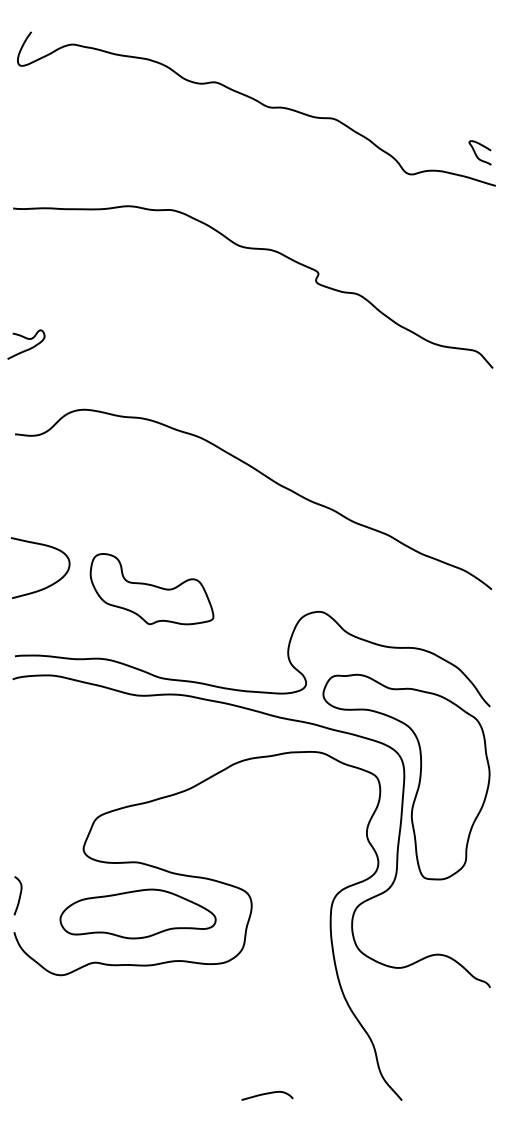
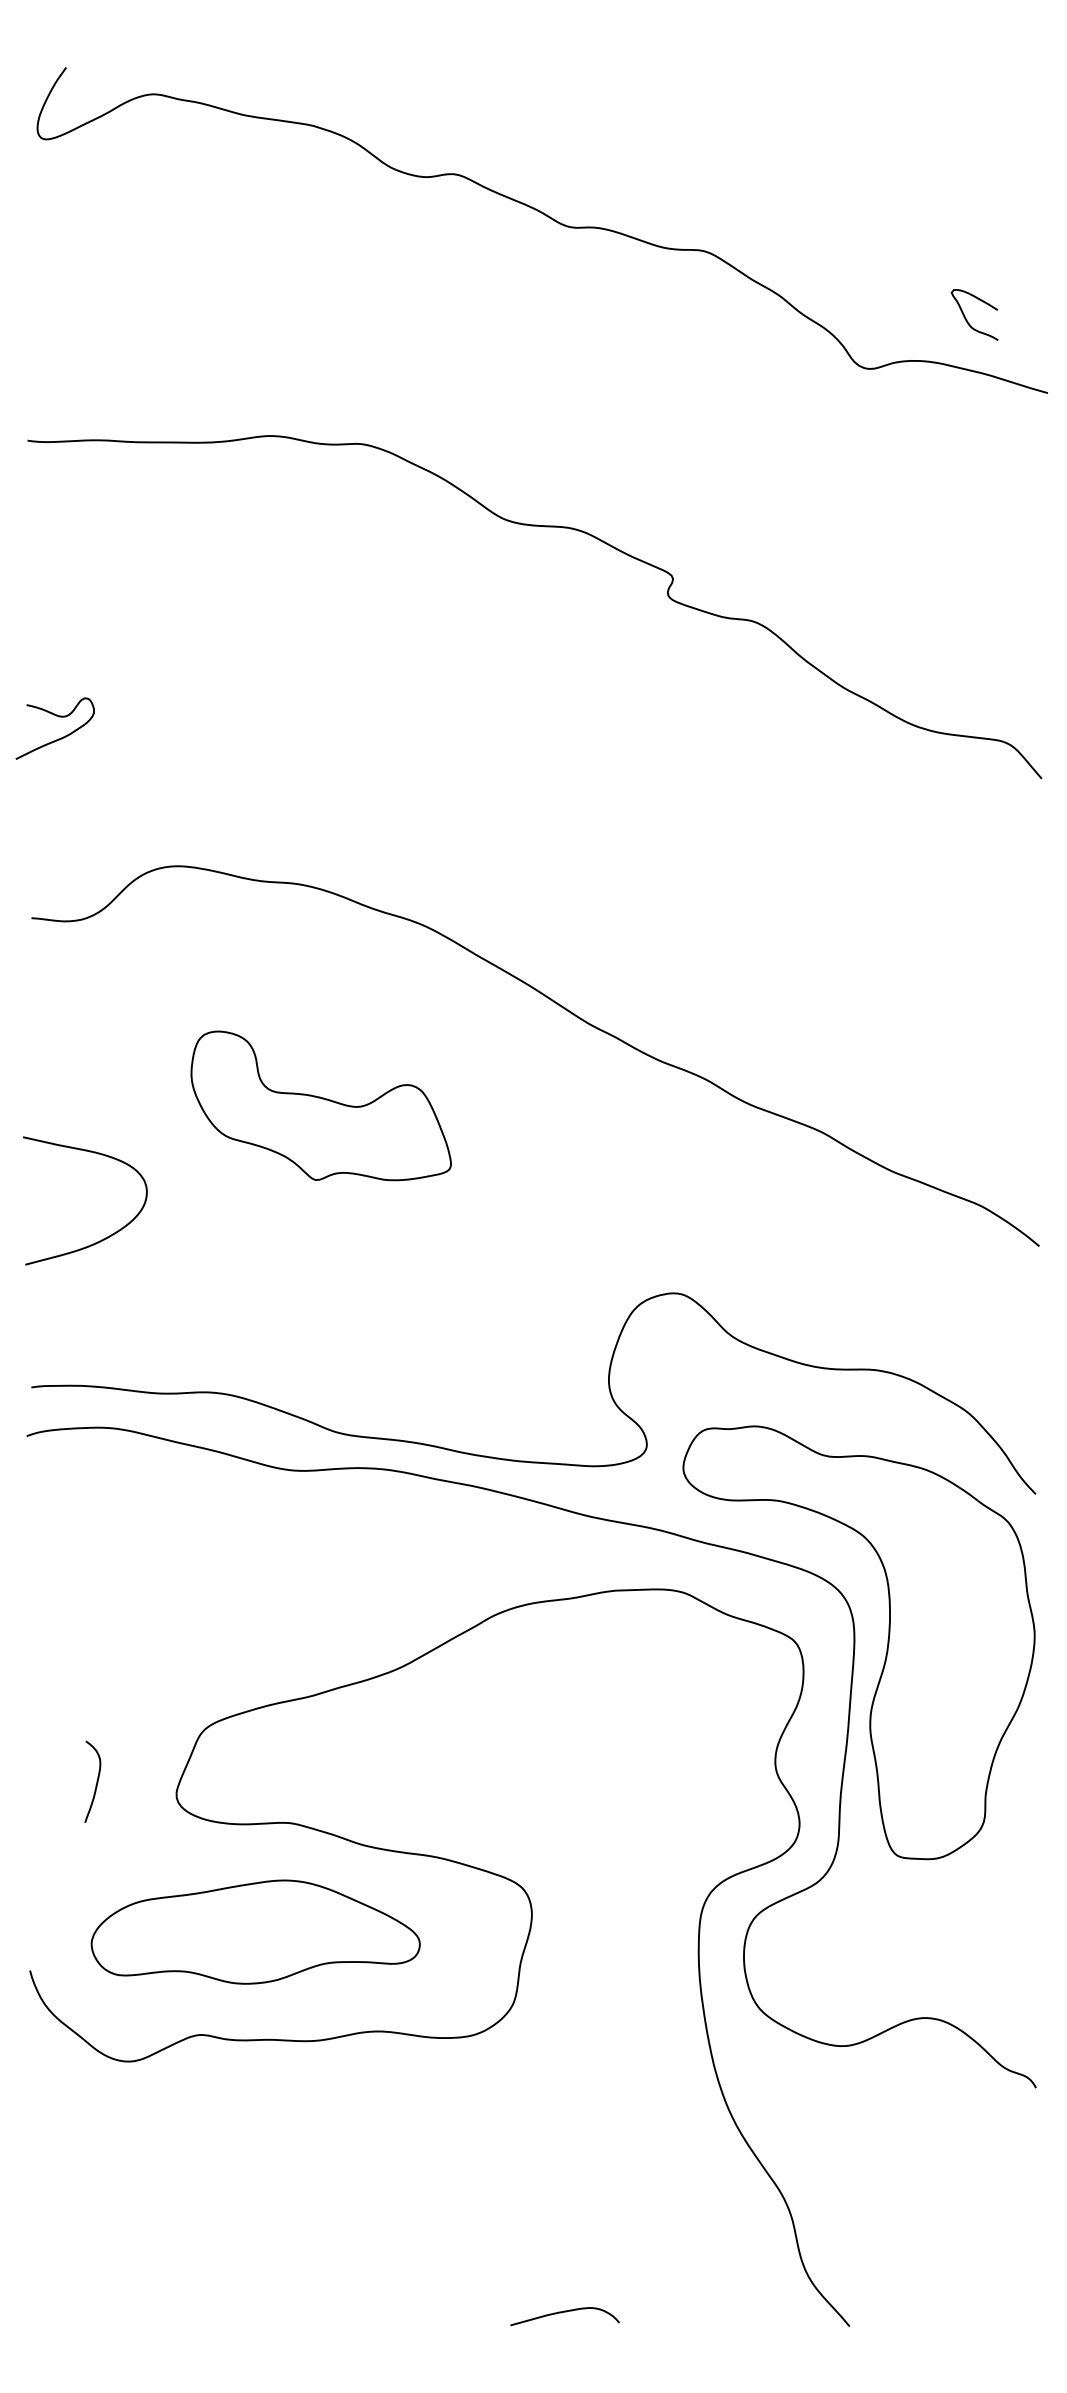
curve: (476, 153) -> (966, 316), moved
part: (151, 589) -> (320, 1106), moved
curve: (19, 895) -> (95, 1780), moved
part: (137, 913) -> (254, 1931), moved

